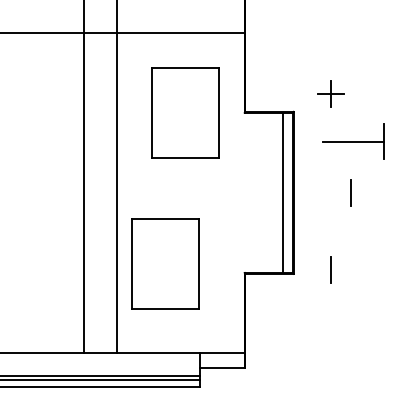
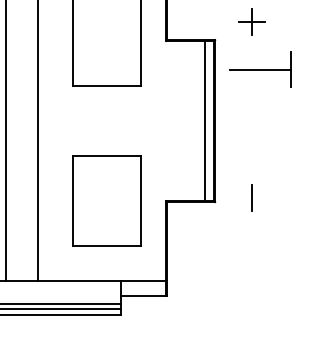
part: (353, 141) -> (260, 69), moved
line: (350, 192) -> (271, 120), removed
part: (165, 263) -> (106, 200), moved

